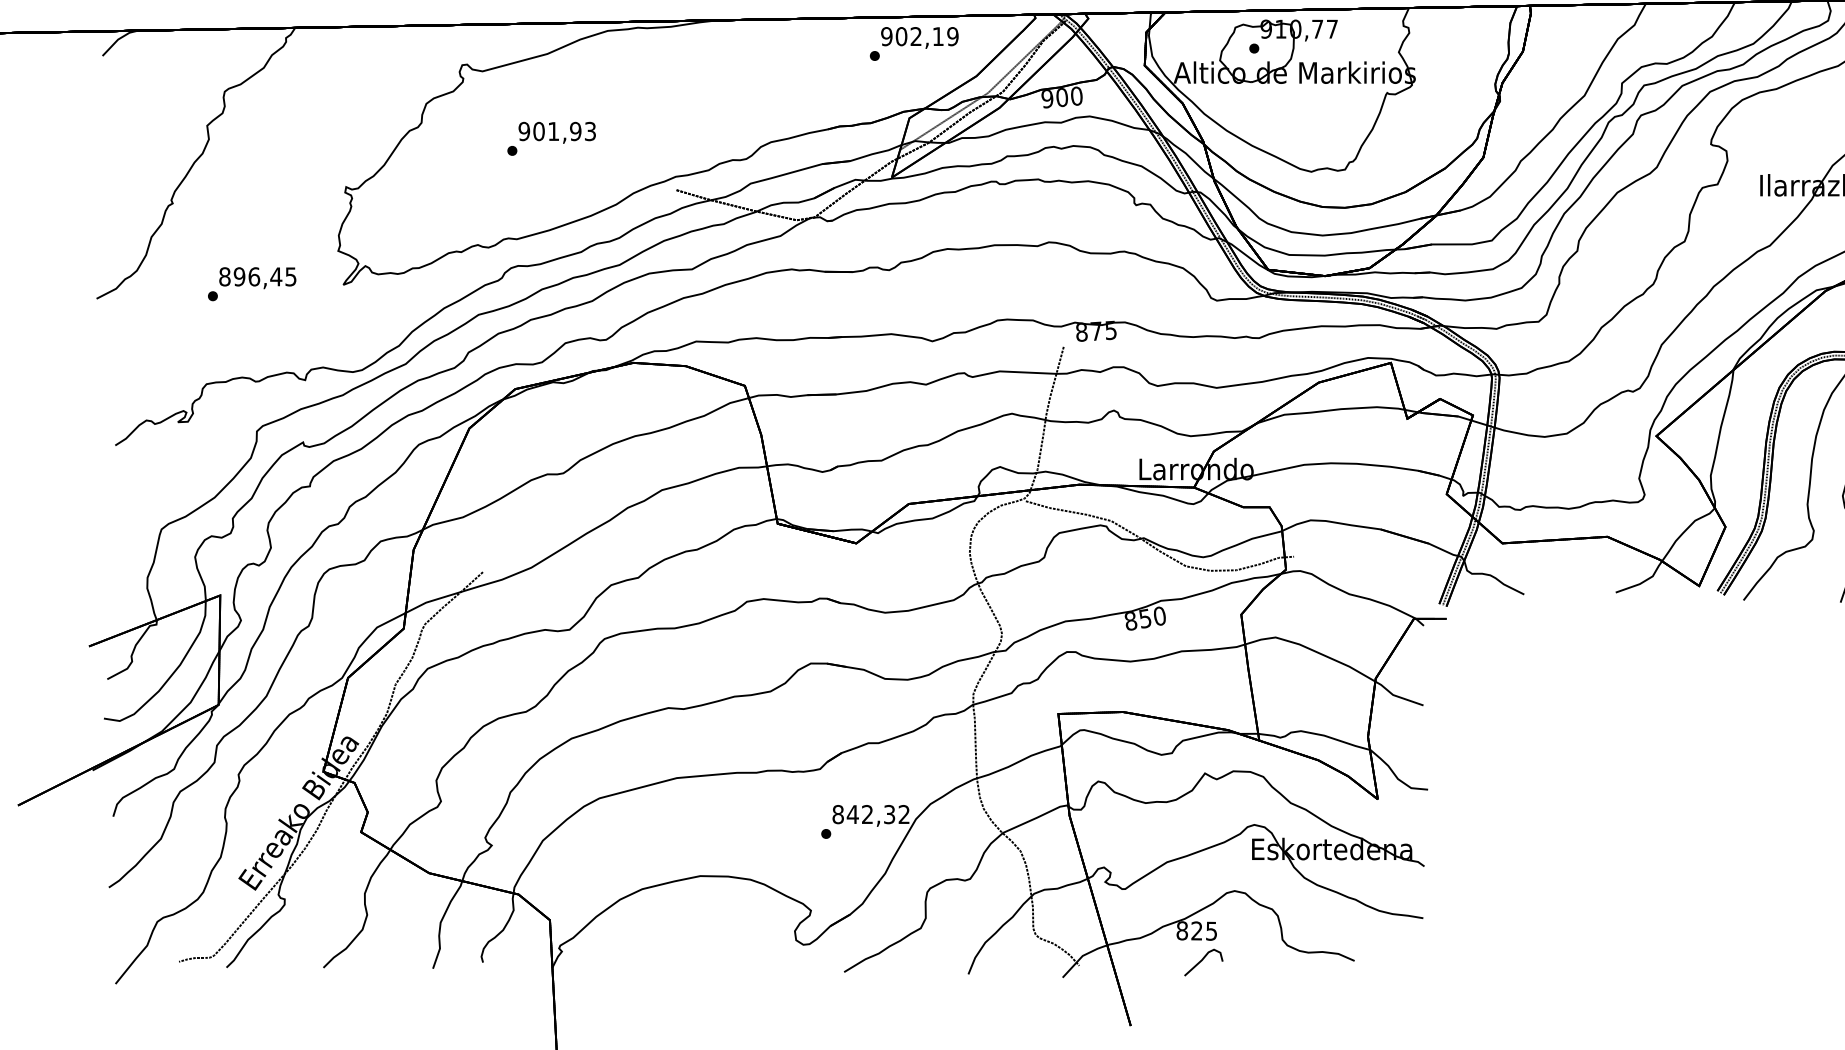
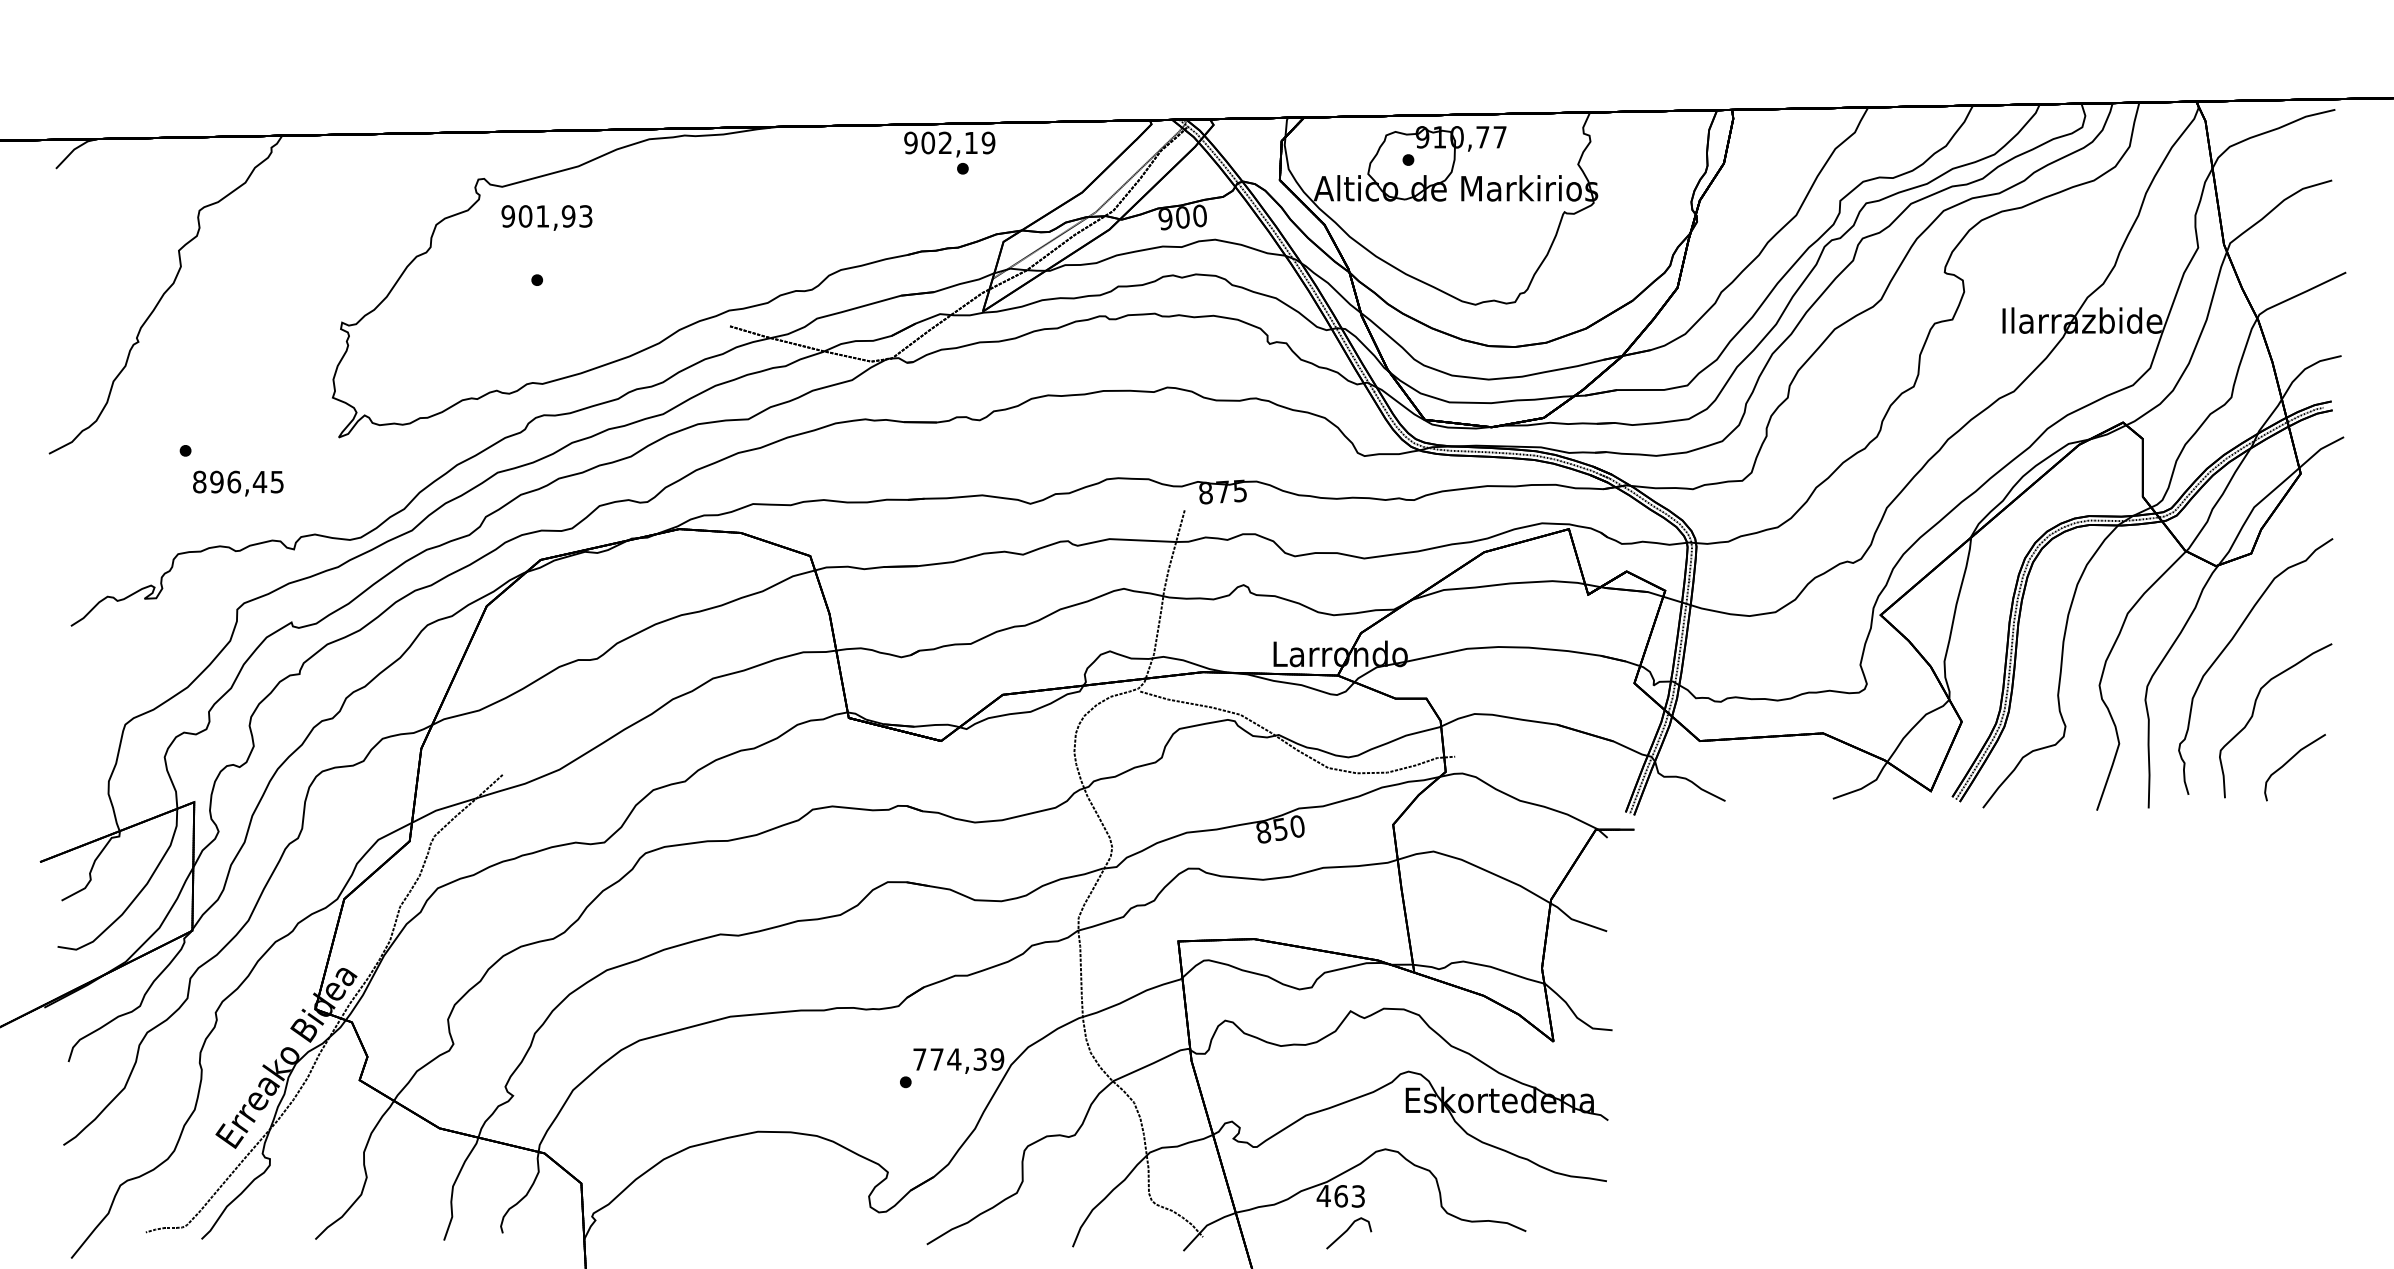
text: (919, 37) -> (949, 144), moved
text: (556, 132) -> (546, 217), moved
text: (257, 278) -> (238, 483), moved
text: (871, 814) -> (958, 1059), 842,32 -> 774,39
text: (1196, 930) -> (1340, 1195), 825 -> 463

